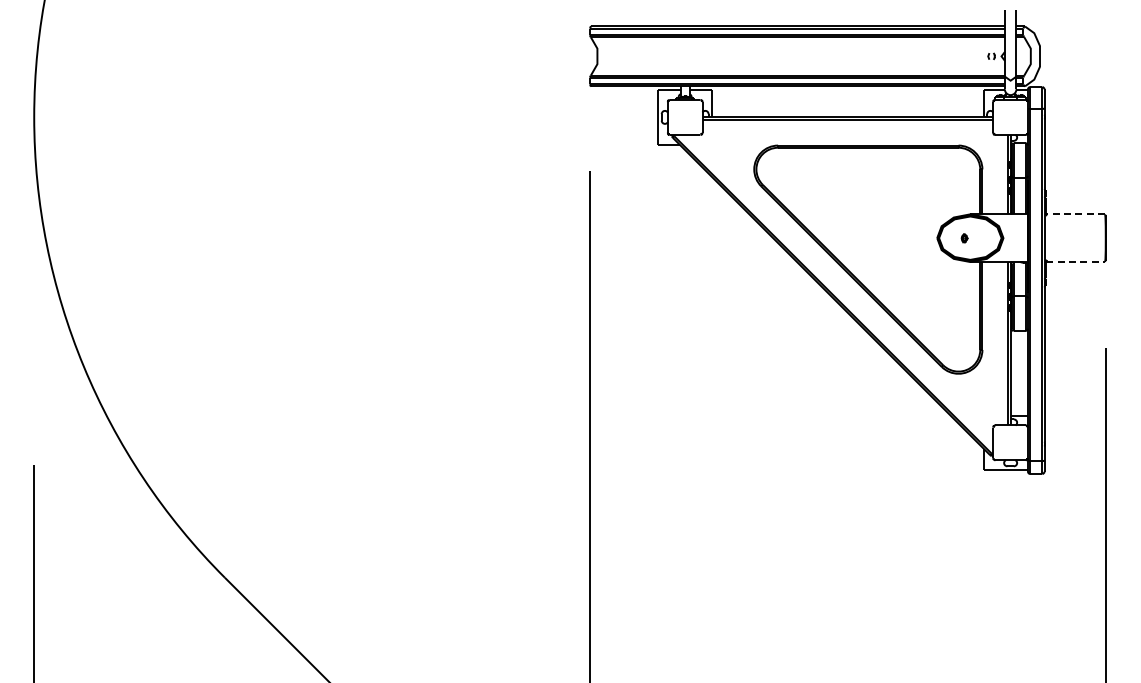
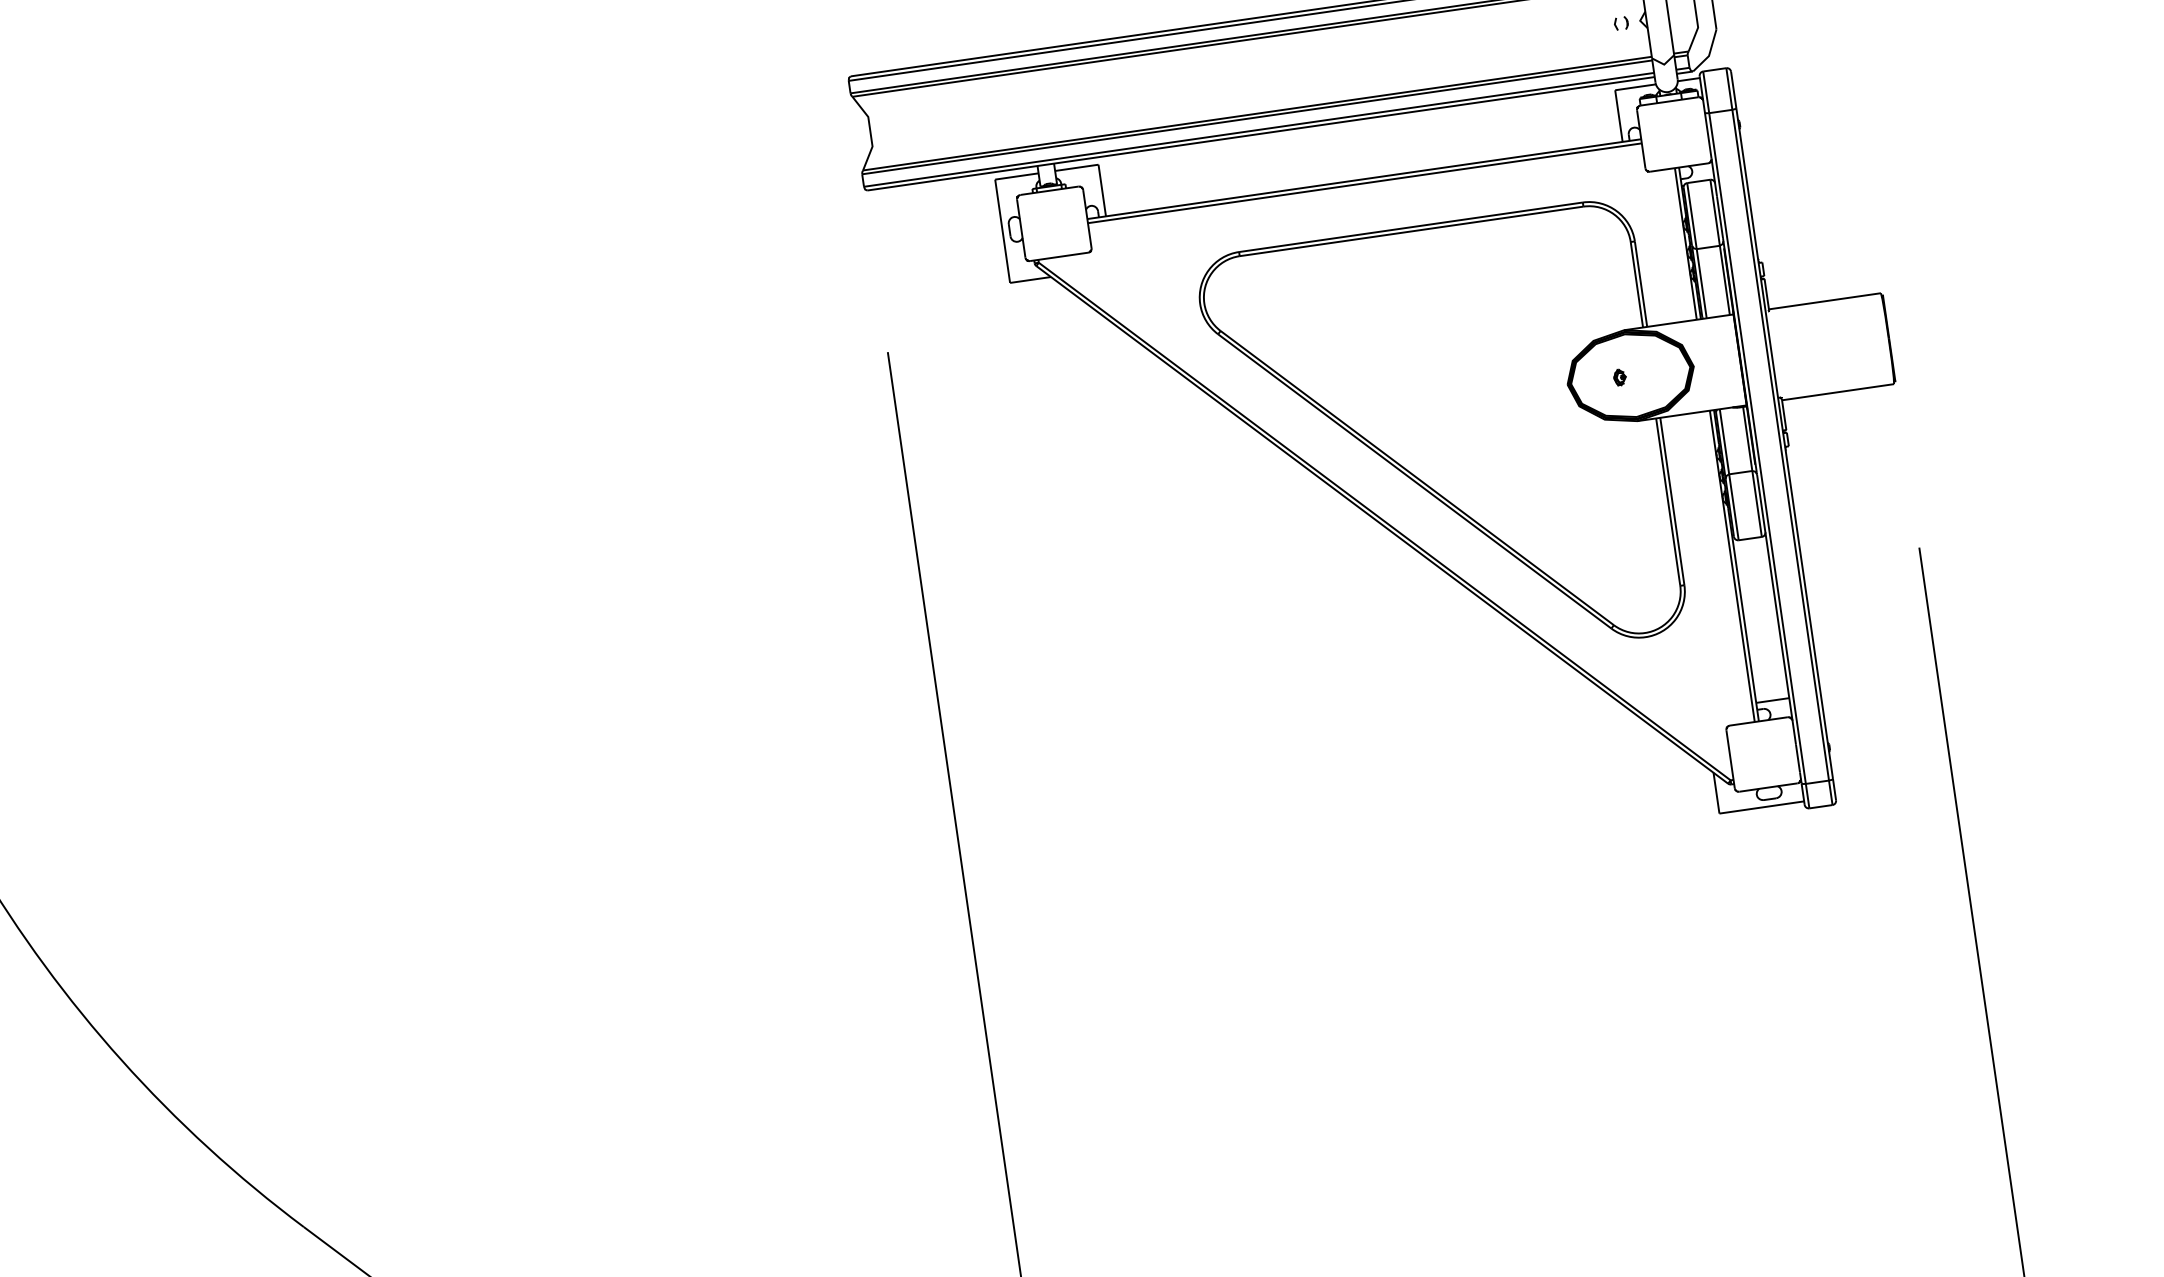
line: (1075, 214) -> (1824, 301), dashed -> solid
line: (1076, 262) -> (1839, 392), dashed -> solid

